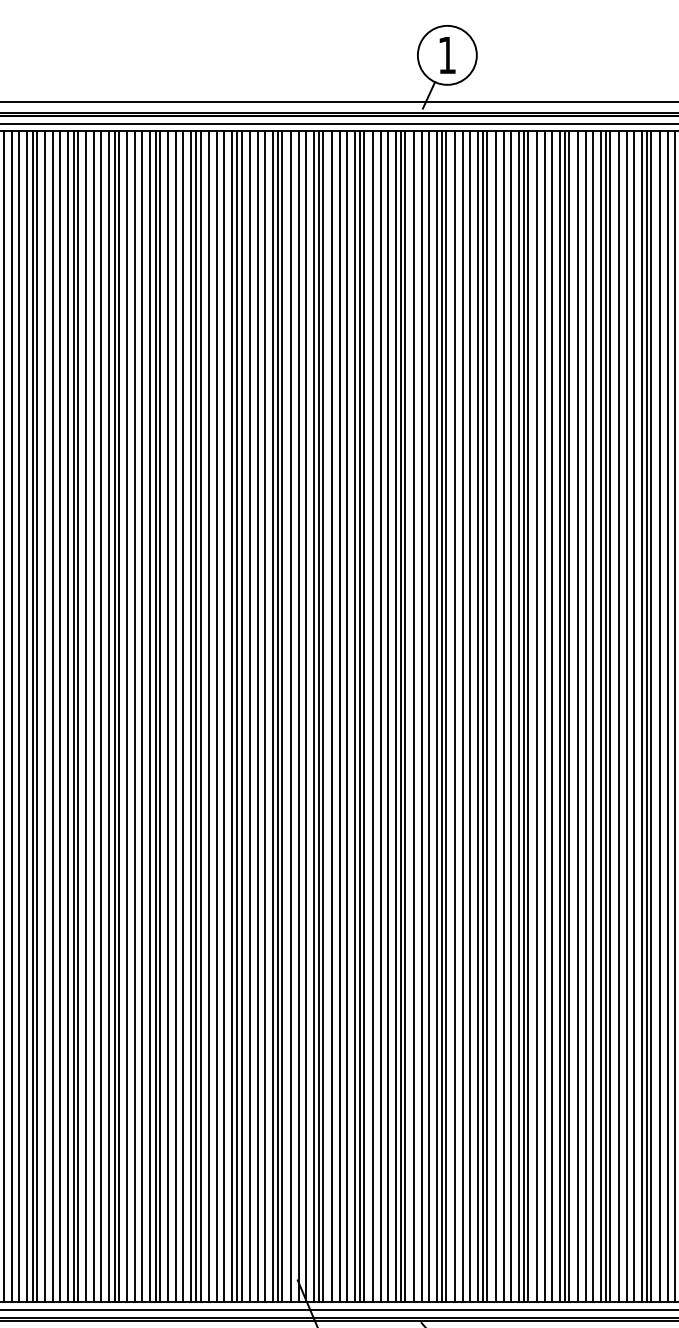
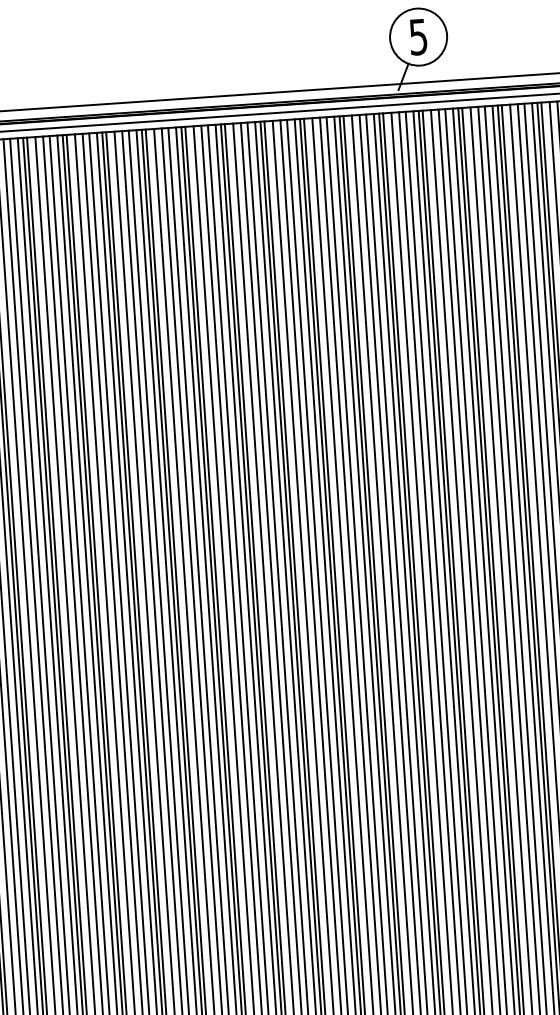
text: (446, 55) -> (417, 37), 1 -> 5

